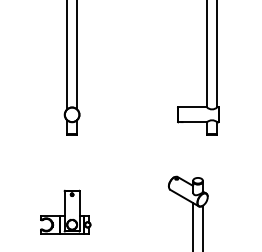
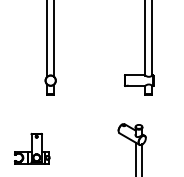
part: (66, 211) -> (32, 148), moved

